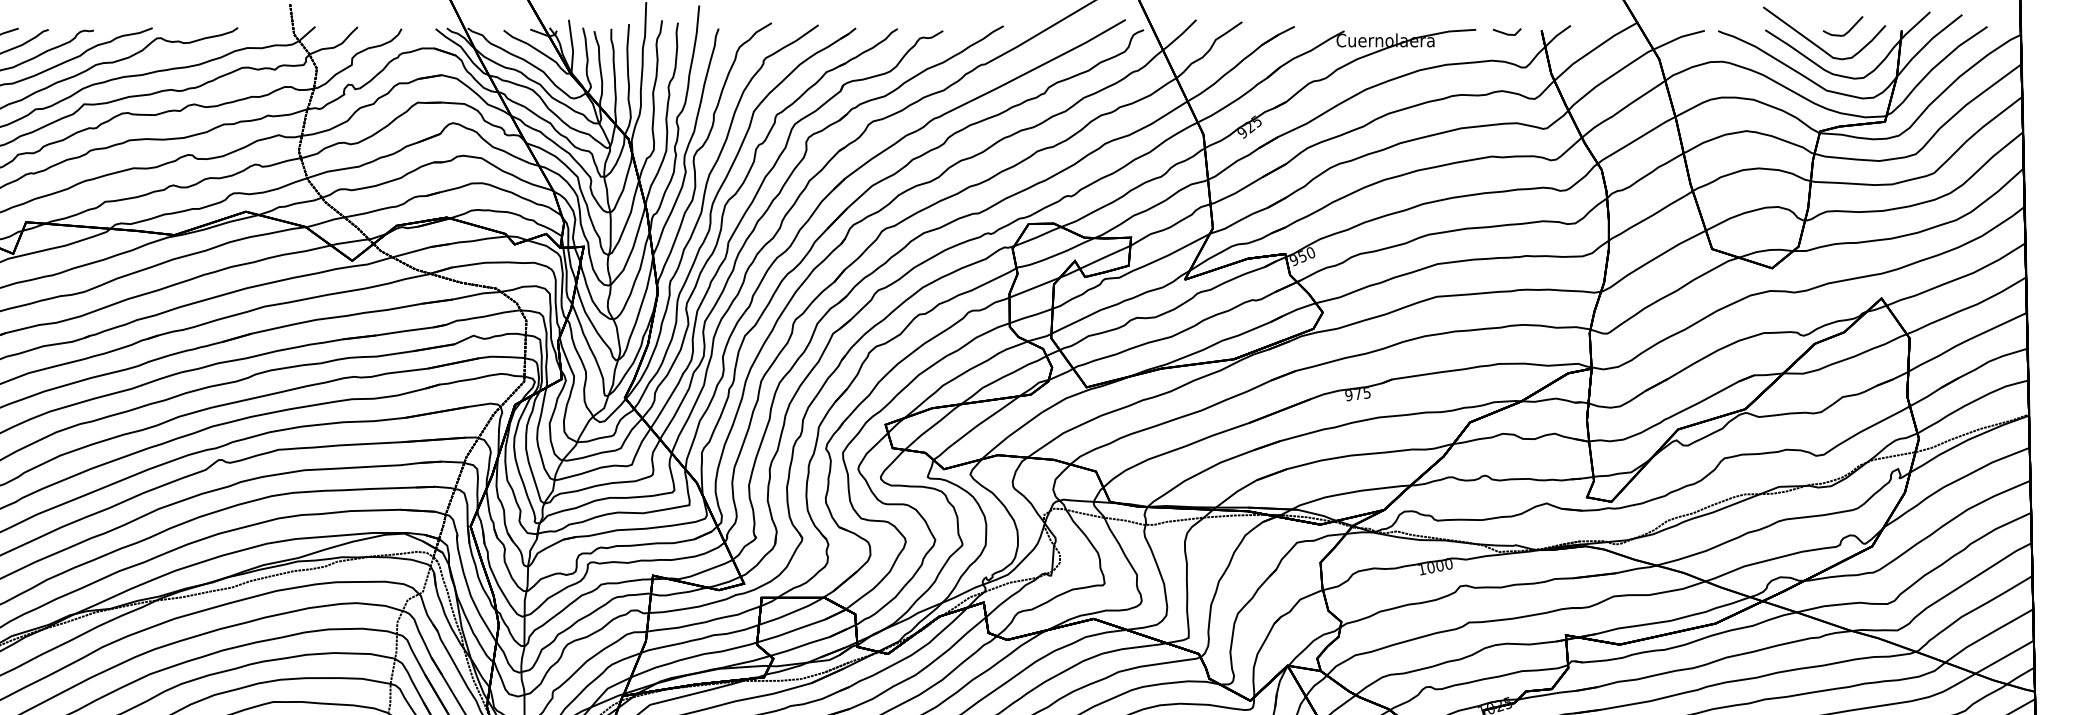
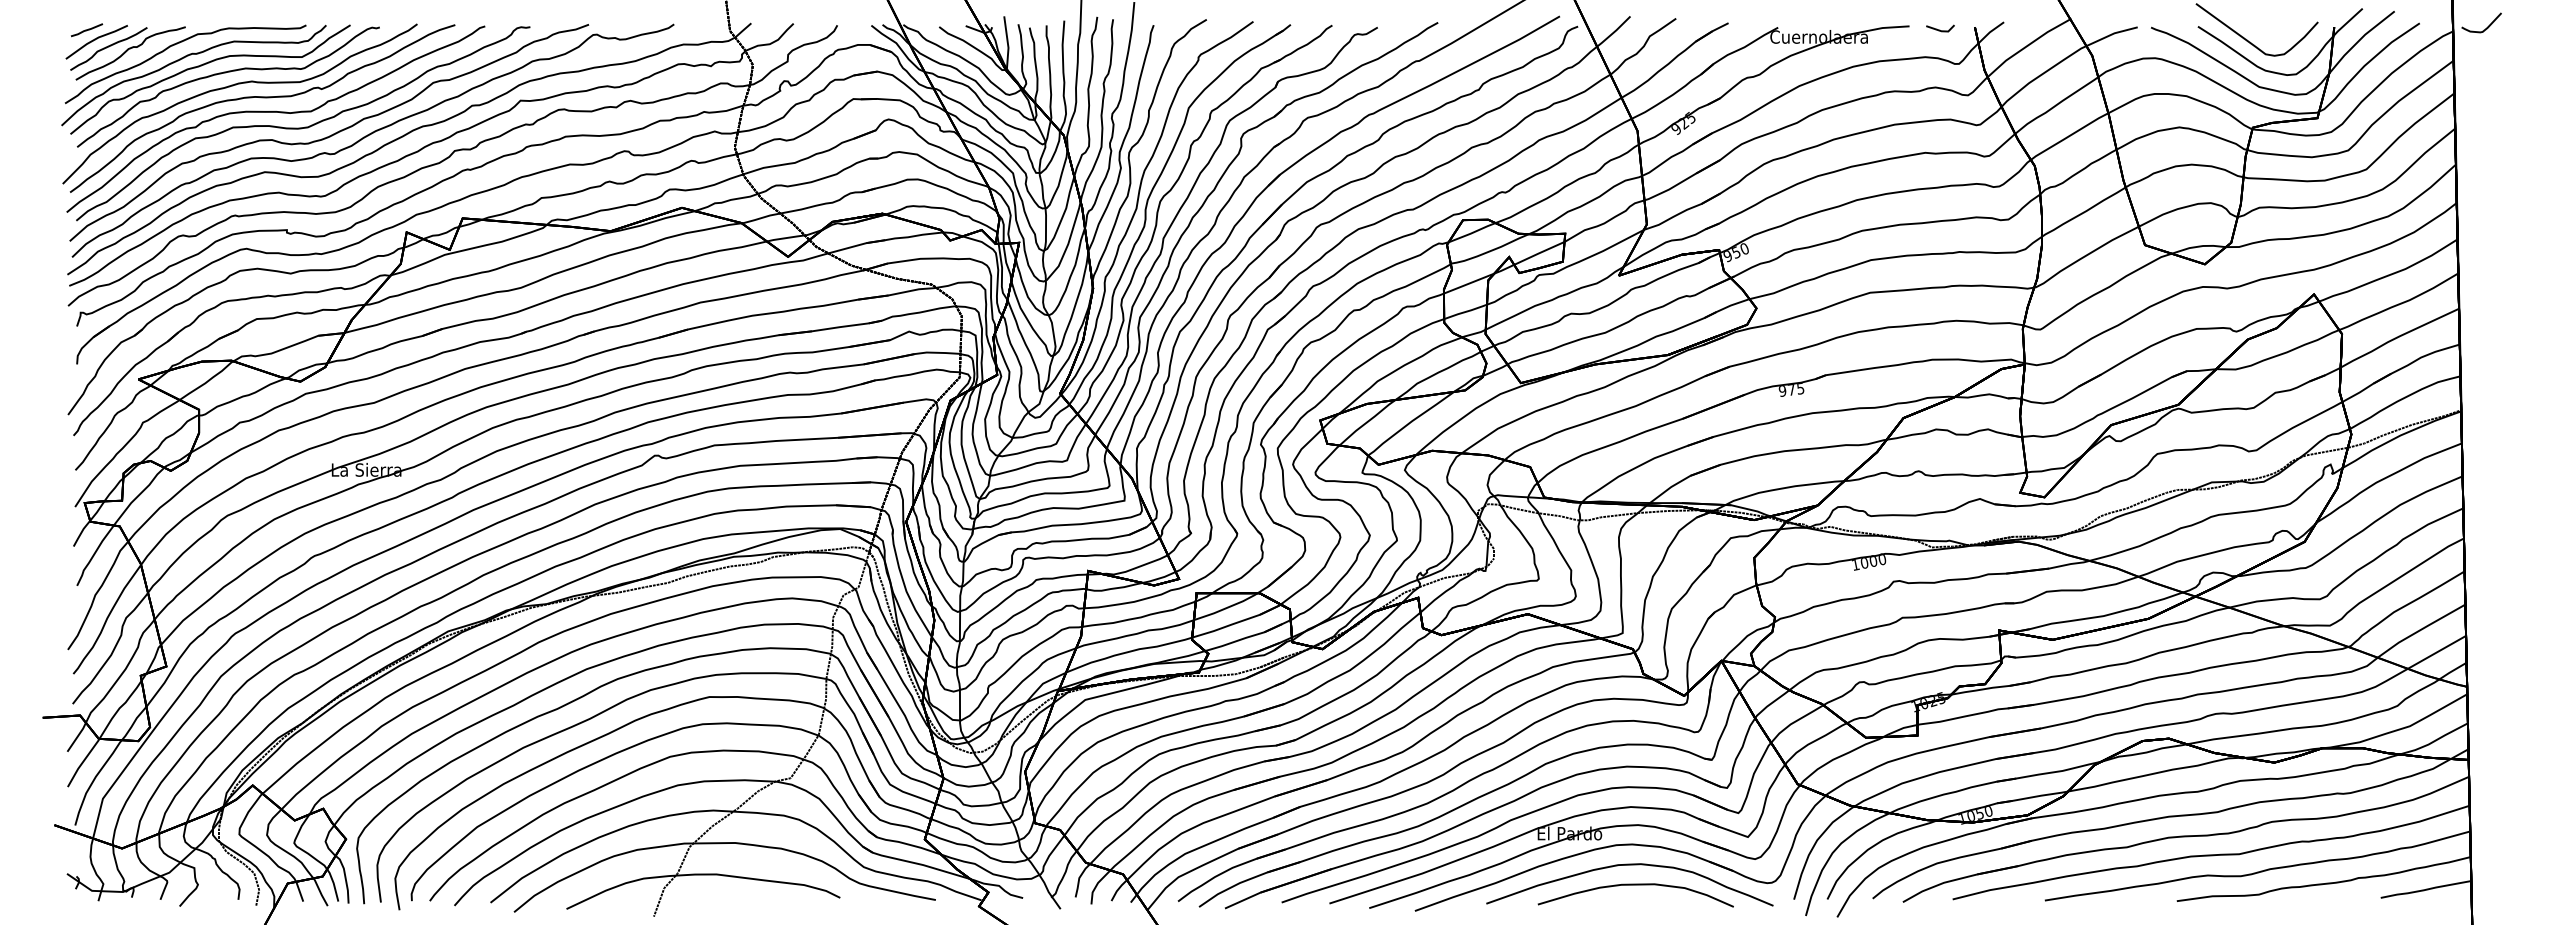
curve: (1847, 30) -> (2486, 27), moved

